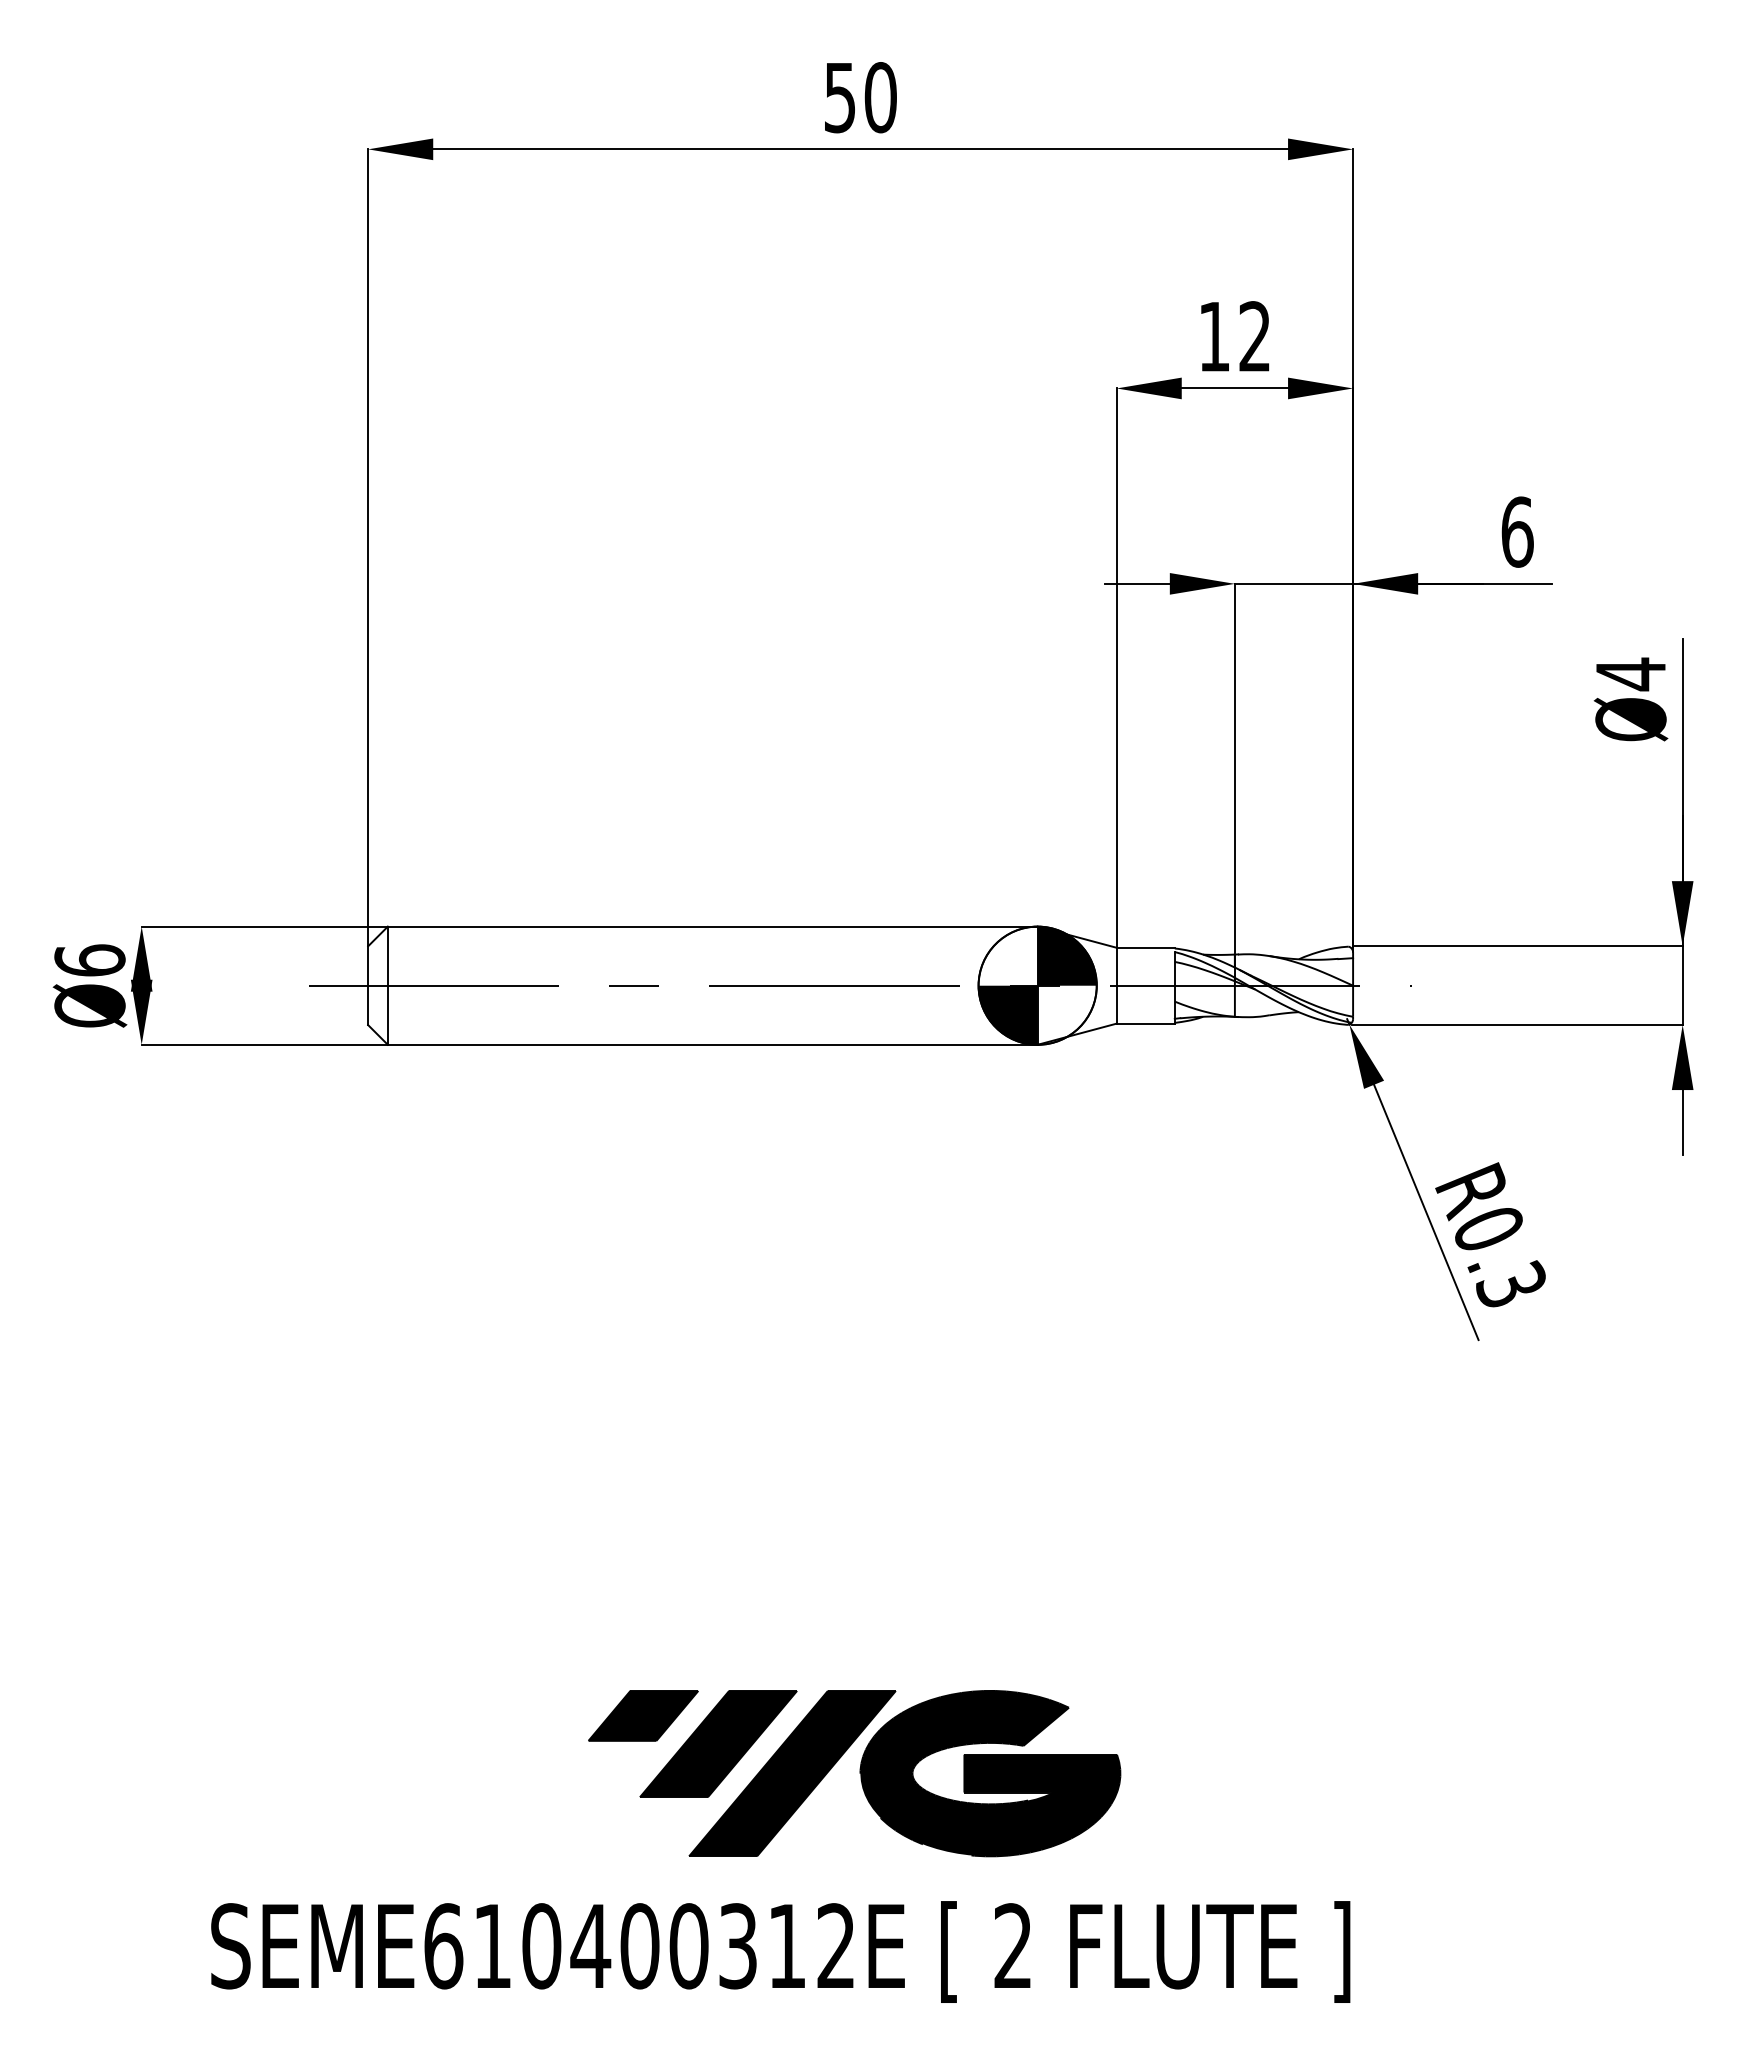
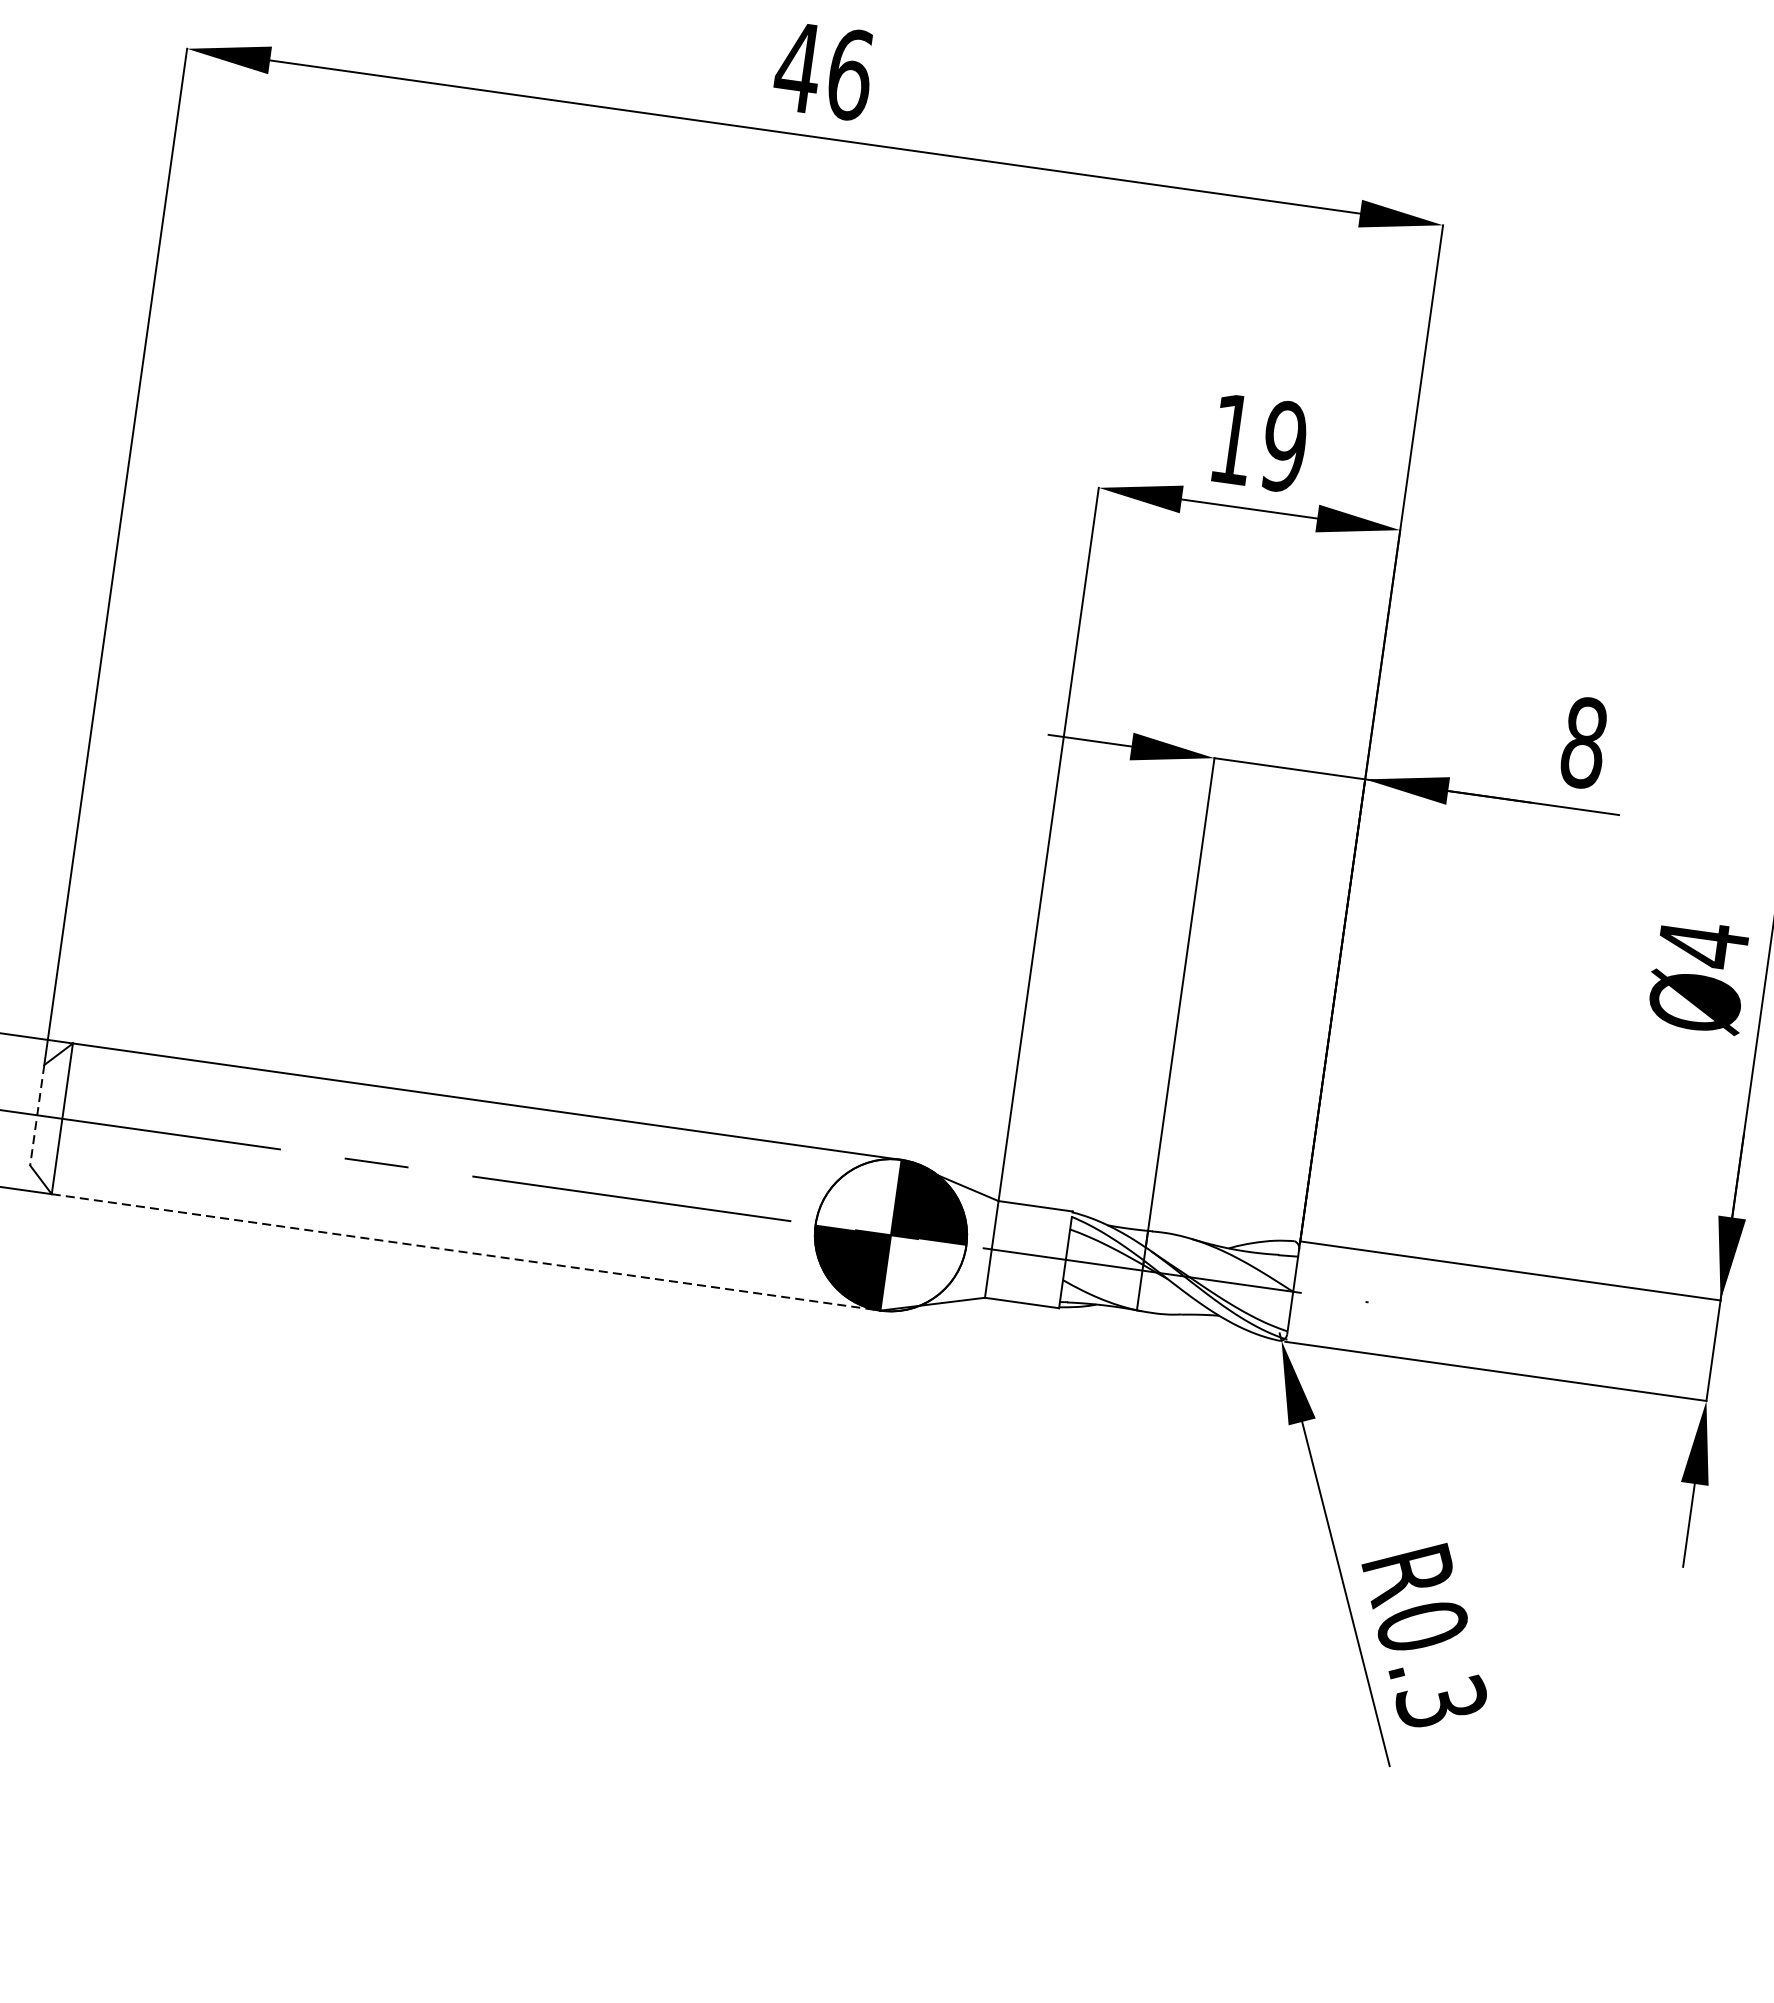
text: (860, 97) -> (824, 70), 50 -> 46
text: (1254, 336) -> (1283, 446), 12 -> 19
text: (1517, 531) -> (1584, 742), 6 -> 8
line: (368, 986) -> (37, 1116), solid -> dashed
line: (712, 1044) -> (465, 1251), solid -> dashed

